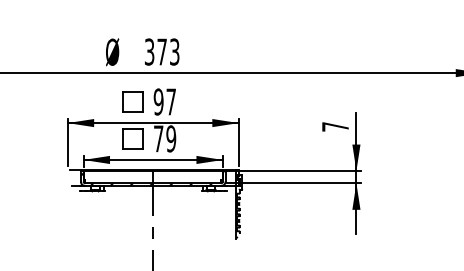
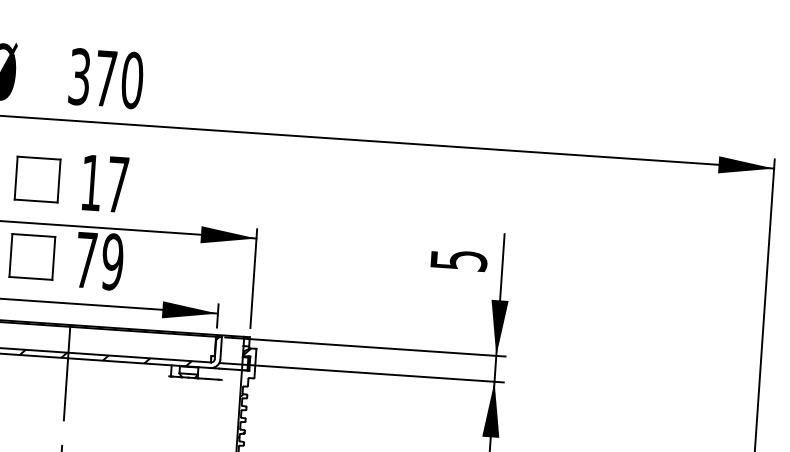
text: (174, 51) -> (131, 79), 373 -> 370
text: (158, 101) -> (91, 181), 97 -> 17
text: (335, 126) -> (458, 259), 7 -> 5

